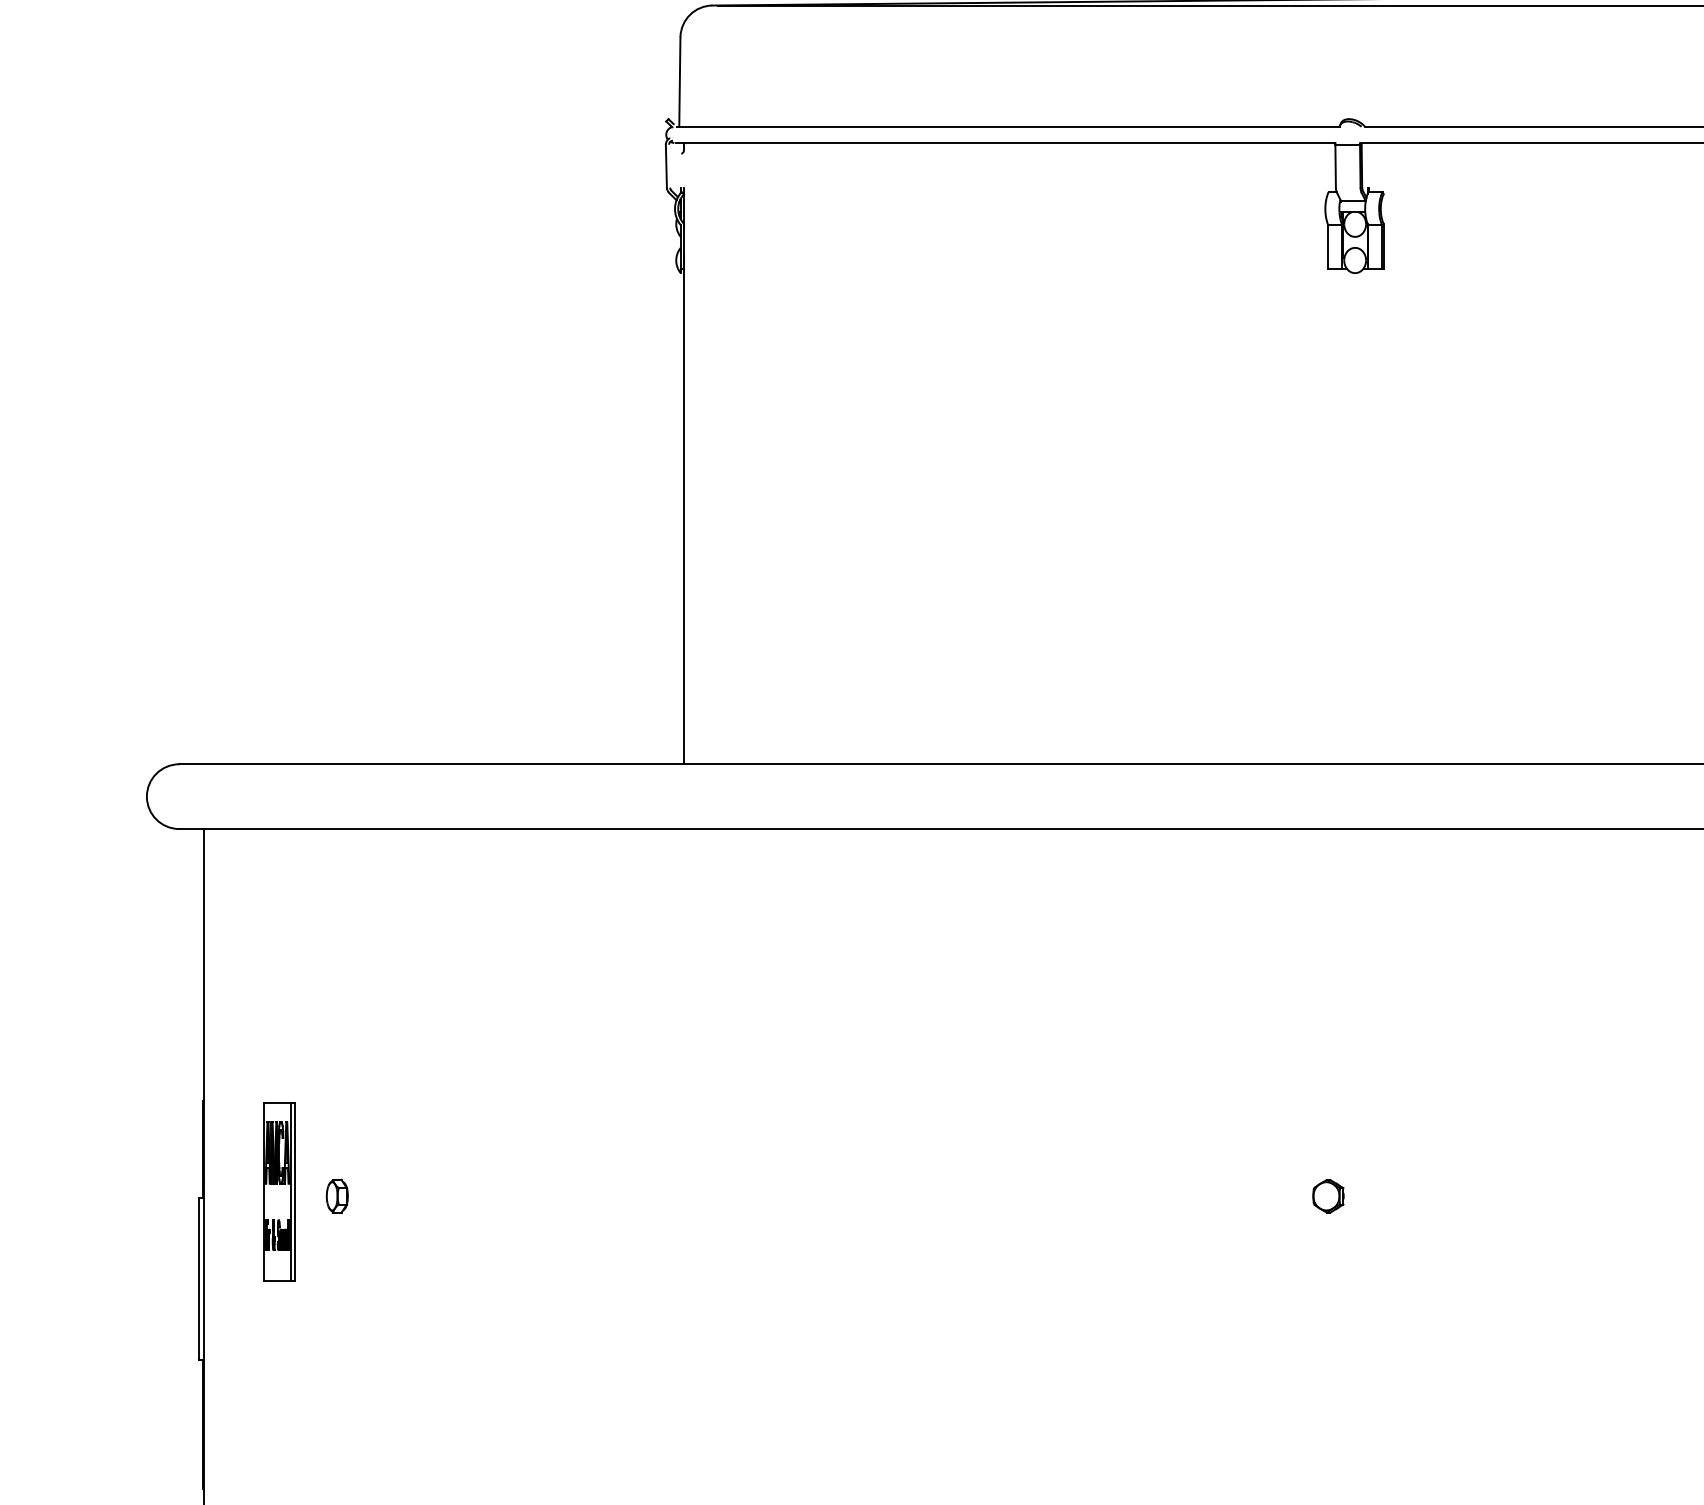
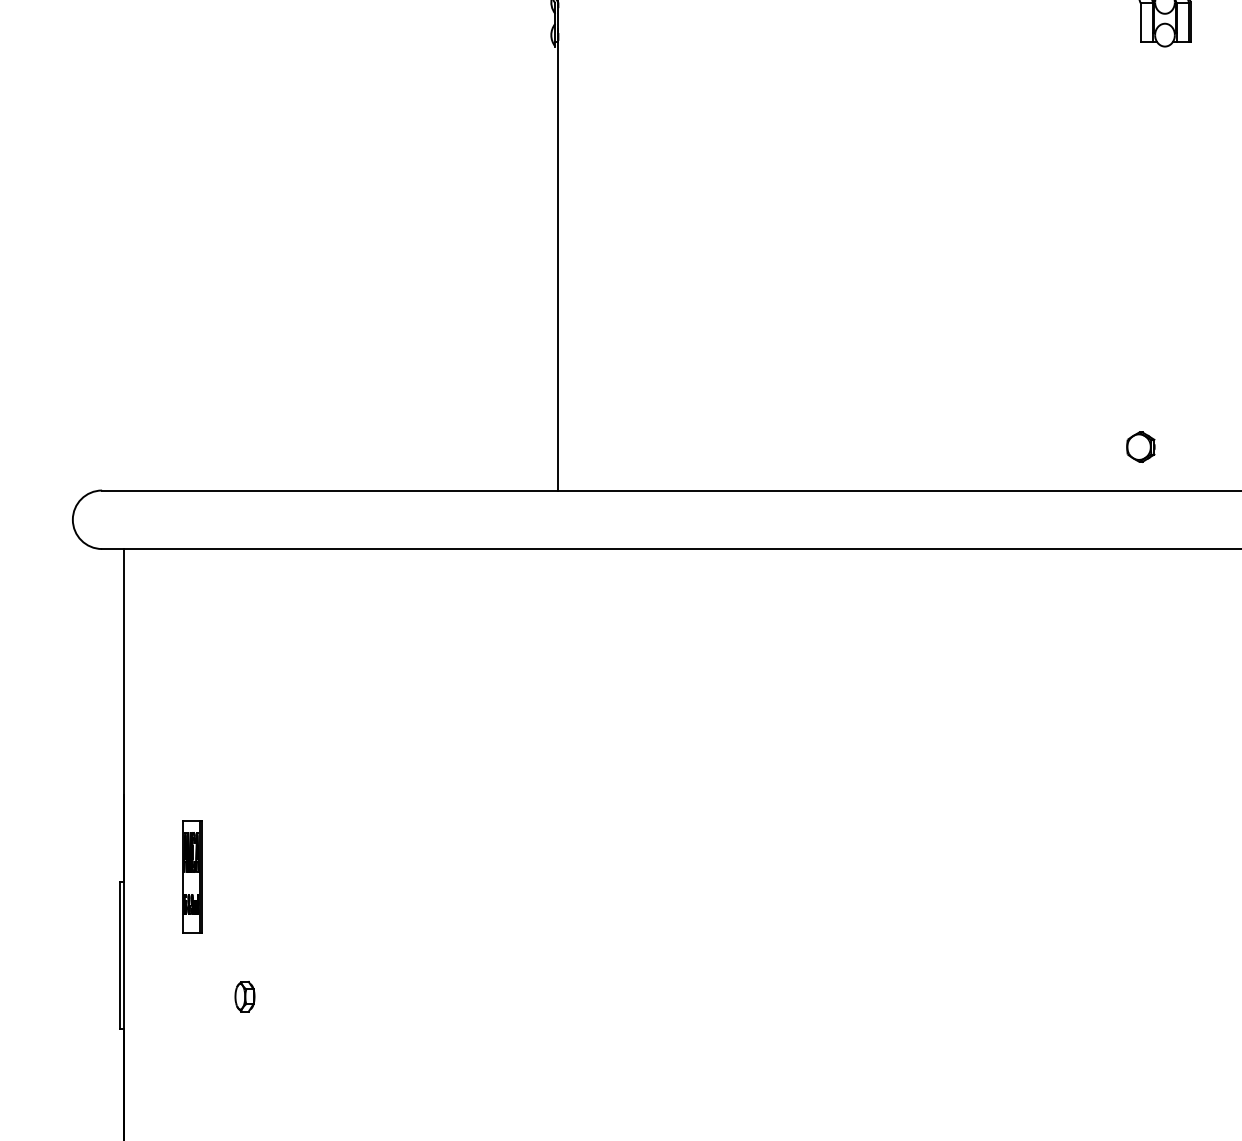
part: (279, 1191) -> (192, 876), size x0.7
part: (336, 1195) -> (244, 996), moved
part: (1328, 1196) -> (1140, 447), moved

